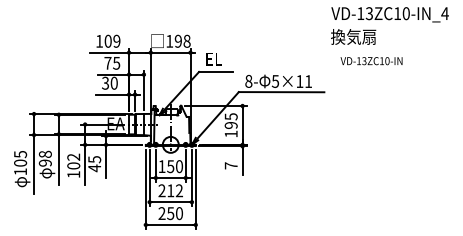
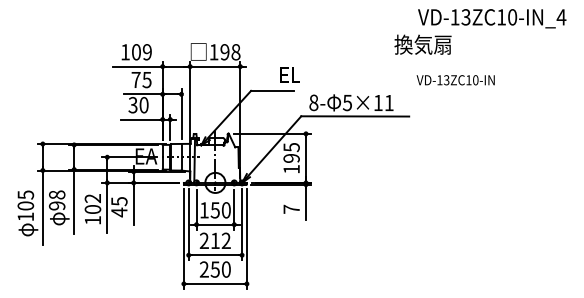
text: (353, 36) -> (422, 44), moved
text: (213, 58) -> (289, 74), moved
text: (371, 61) -> (455, 80), moved

